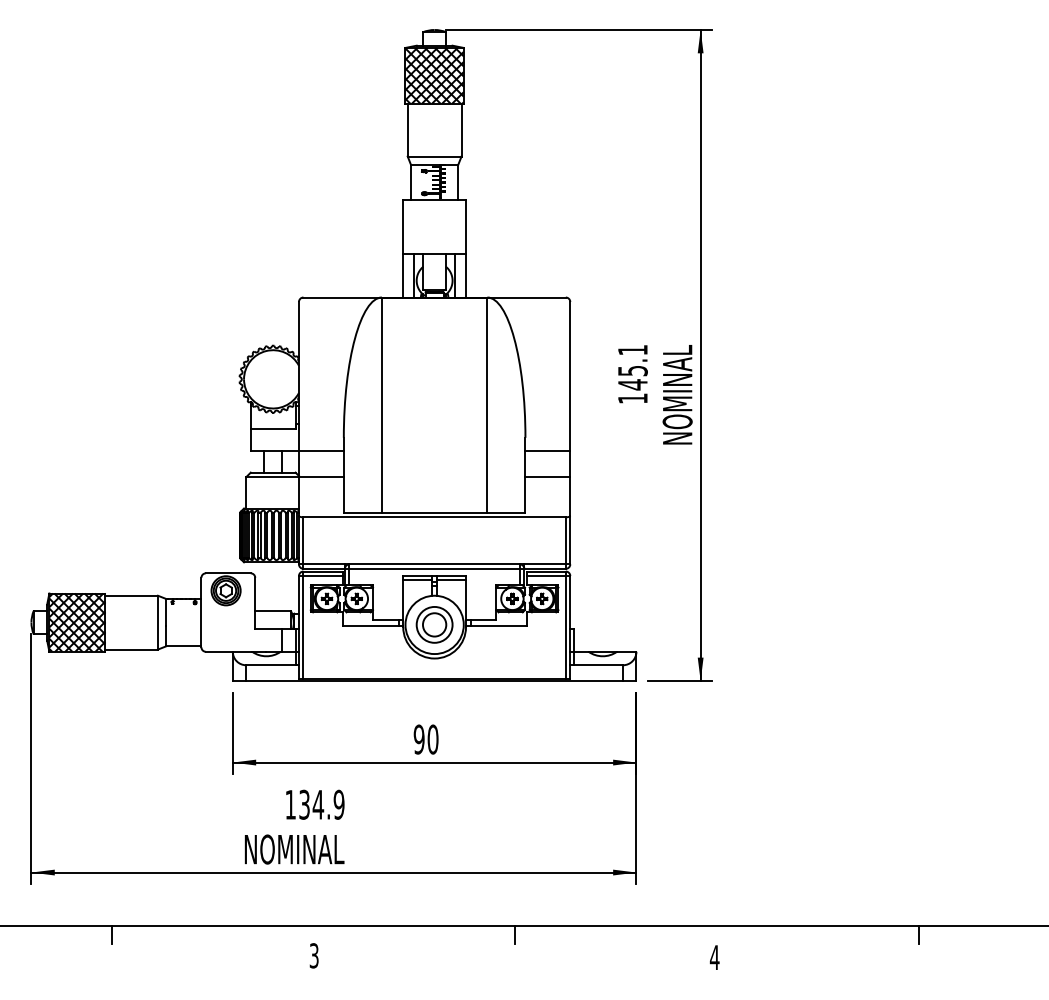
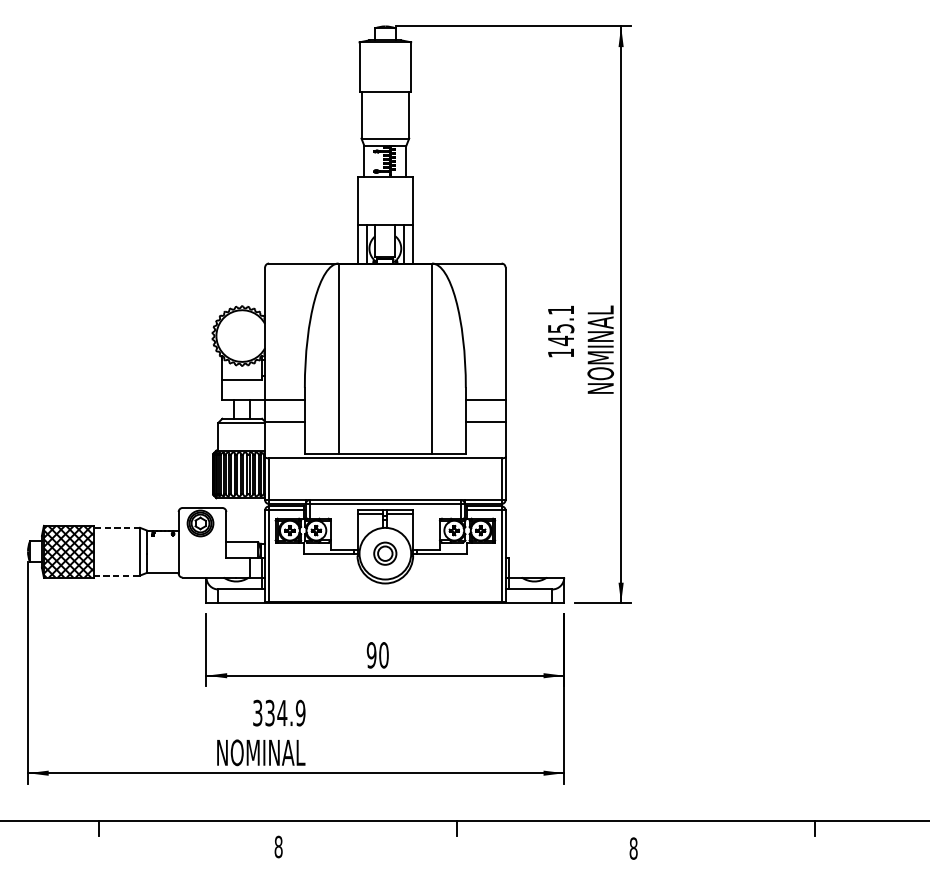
hatch: (434, 75) -> (385, 66), removed
line: (131, 595) -> (116, 527), solid -> dashed
part: (434, 624) -> (385, 553), size x0.7
line: (132, 649) -> (117, 575), solid -> dashed
text: (290, 804) -> (257, 712), 134.9 -> 334.9
text: (313, 955) -> (277, 846), 3 -> 8
text: (714, 957) -> (633, 848), 4 -> 8

